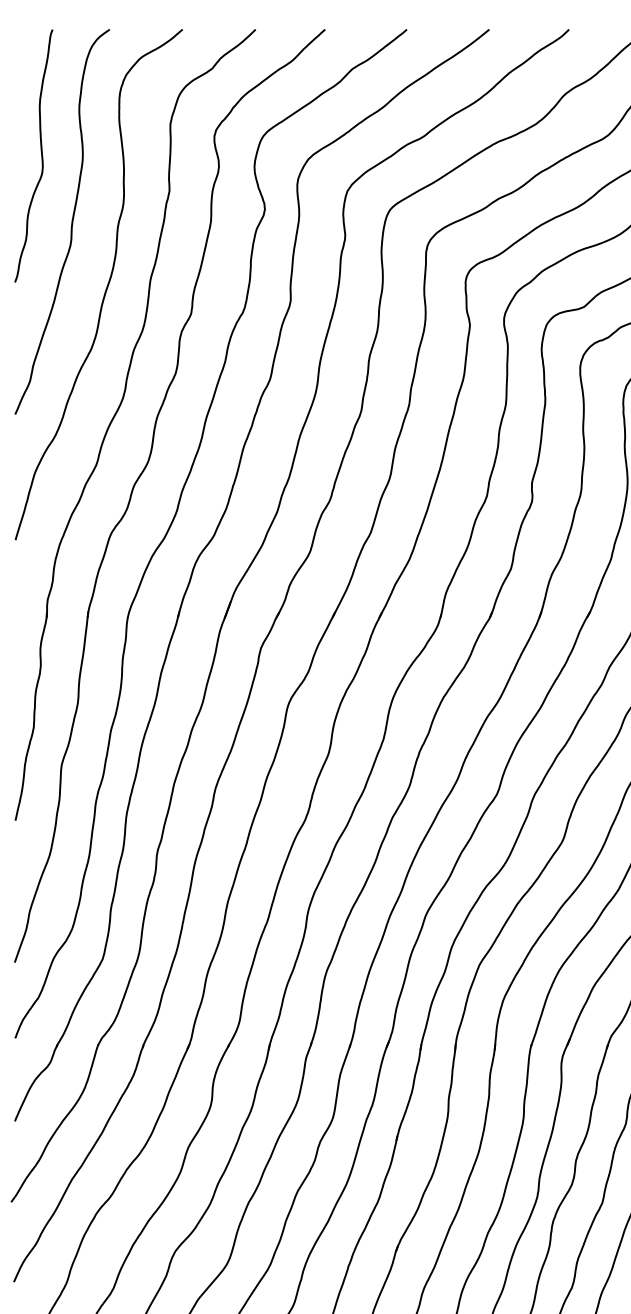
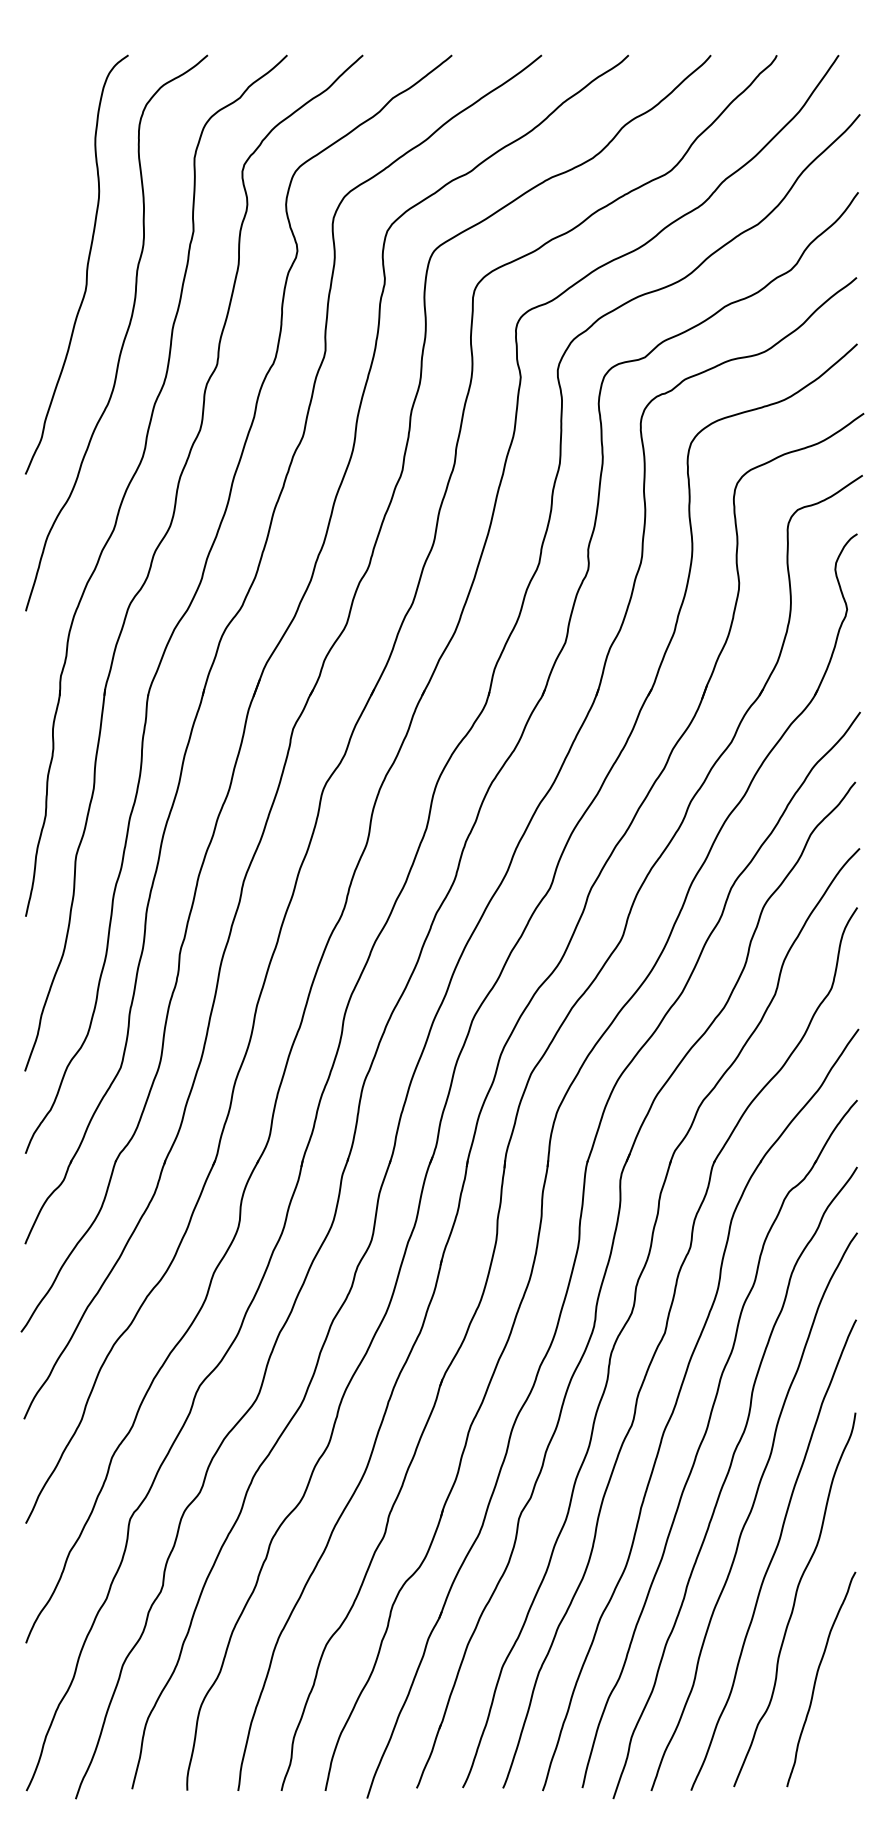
curve: (40, 154) -> (53, 191), removed

